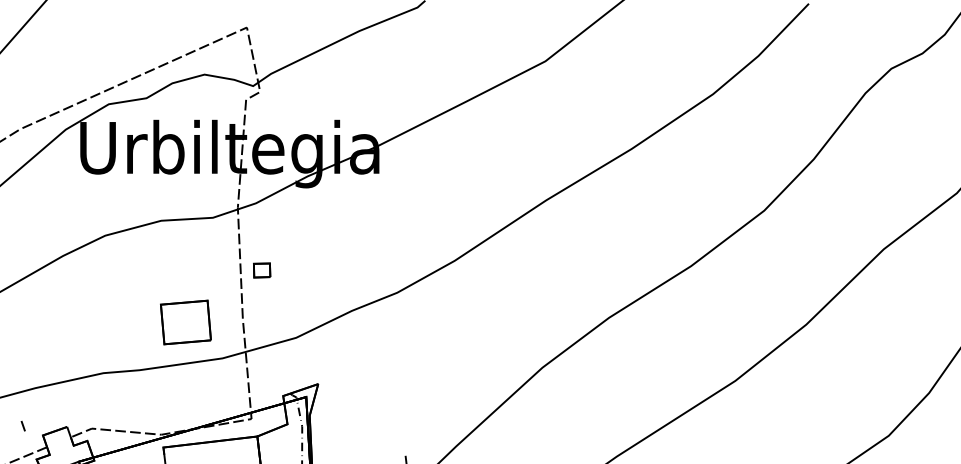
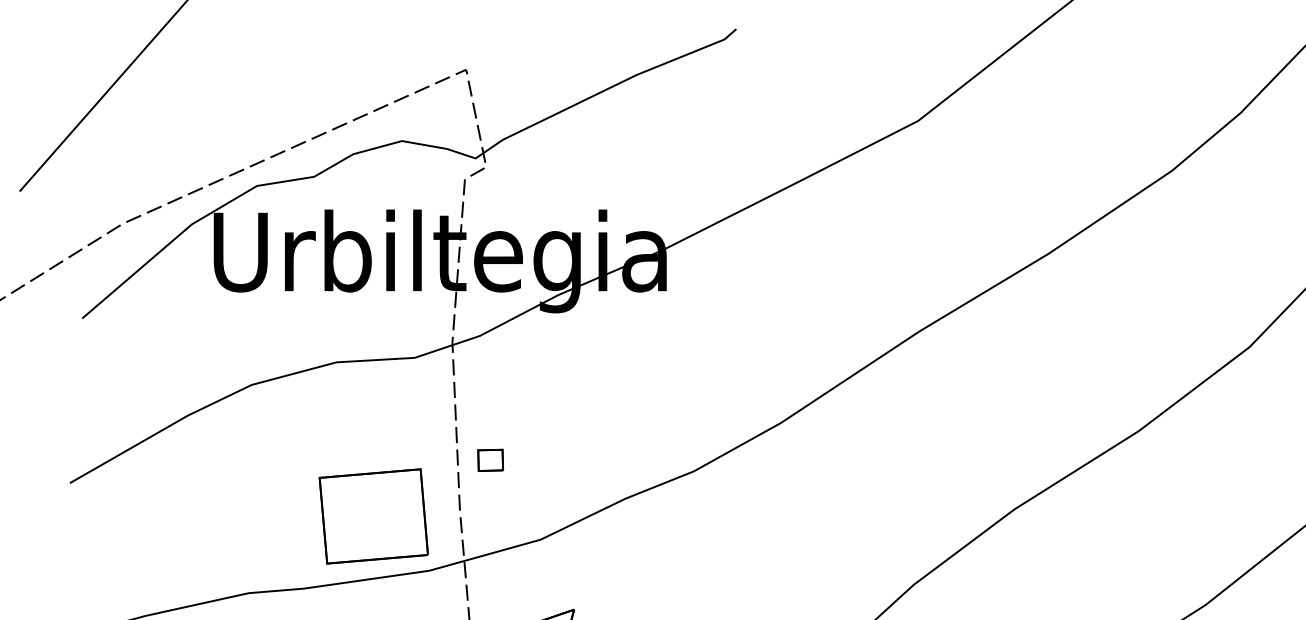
part: (262, 270) -> (491, 460), moved
part: (185, 322) -> (373, 516), size x1.43

